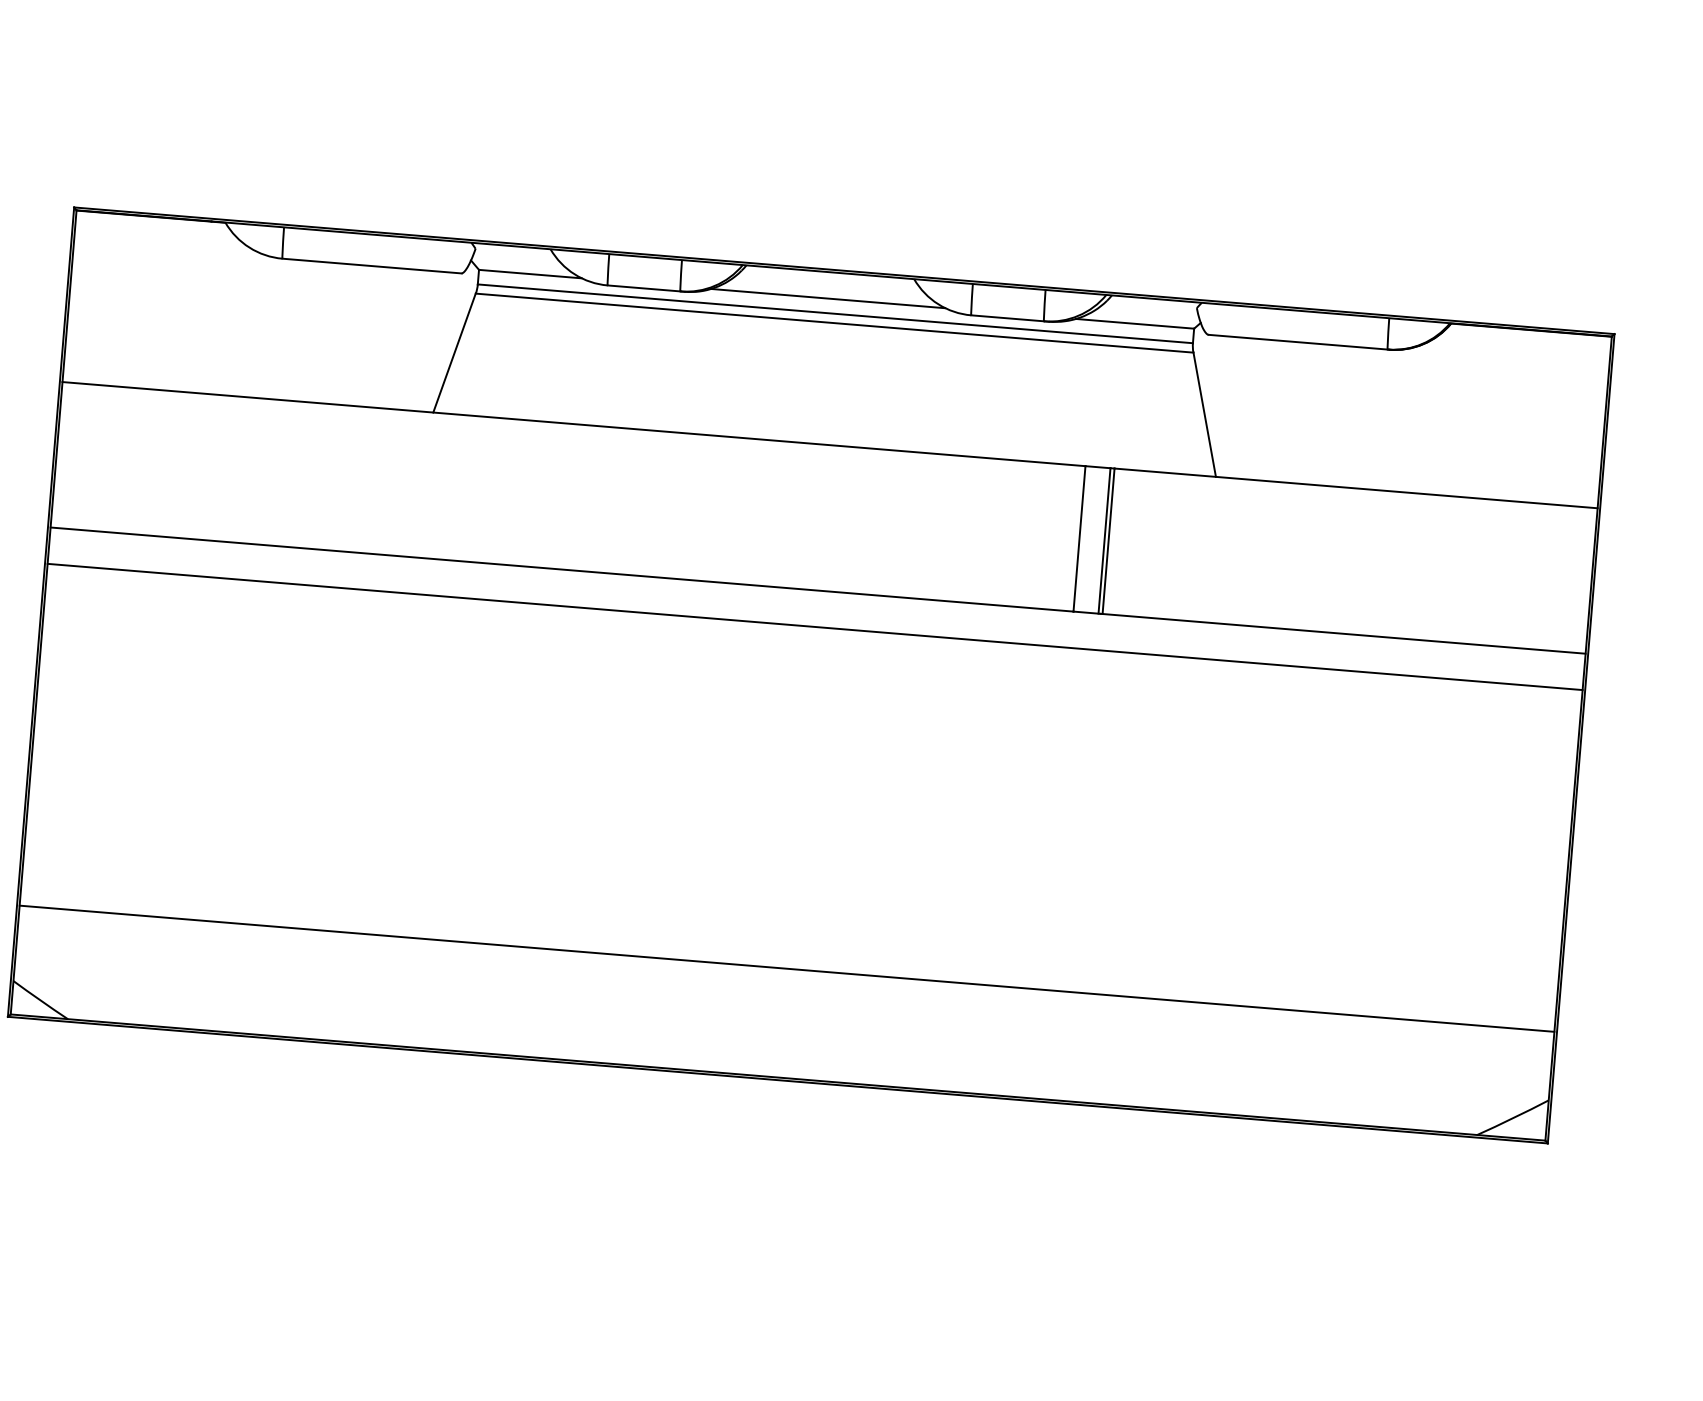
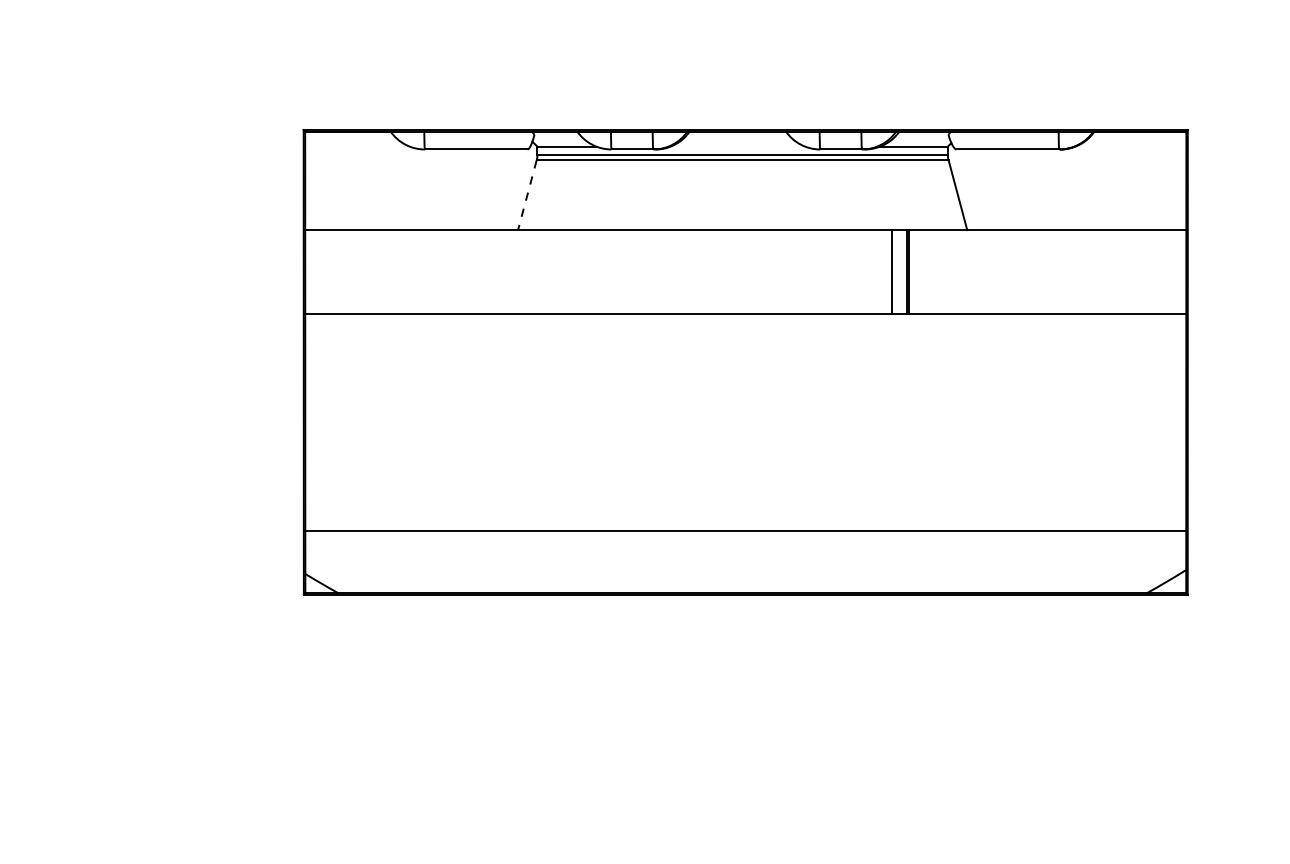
line: (827, 298) -> (737, 146), removed
line: (454, 353) -> (527, 195), solid -> dashed
line: (814, 626) -> (745, 334), removed

